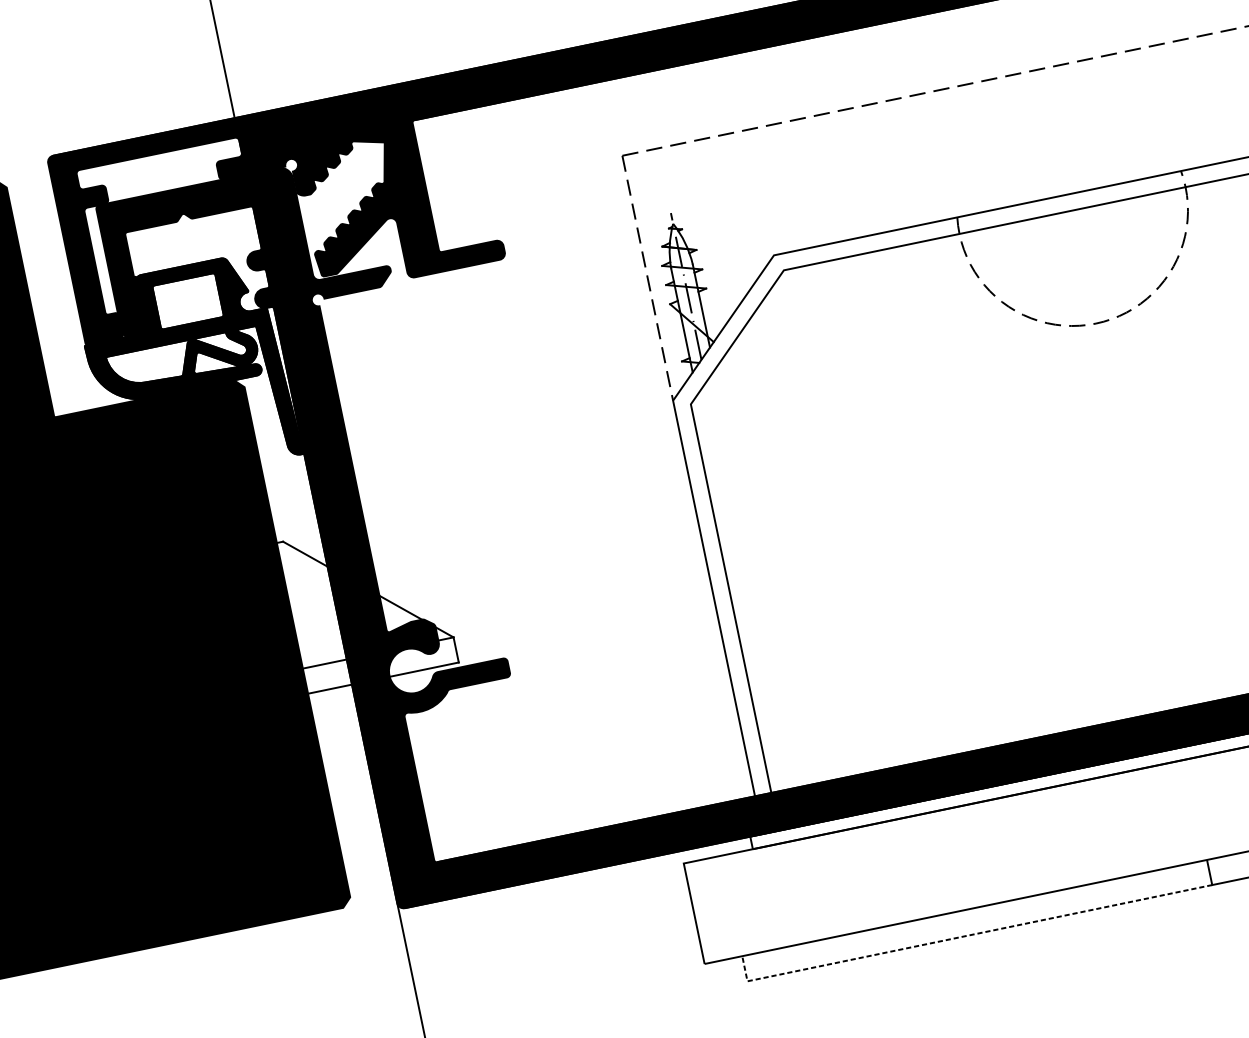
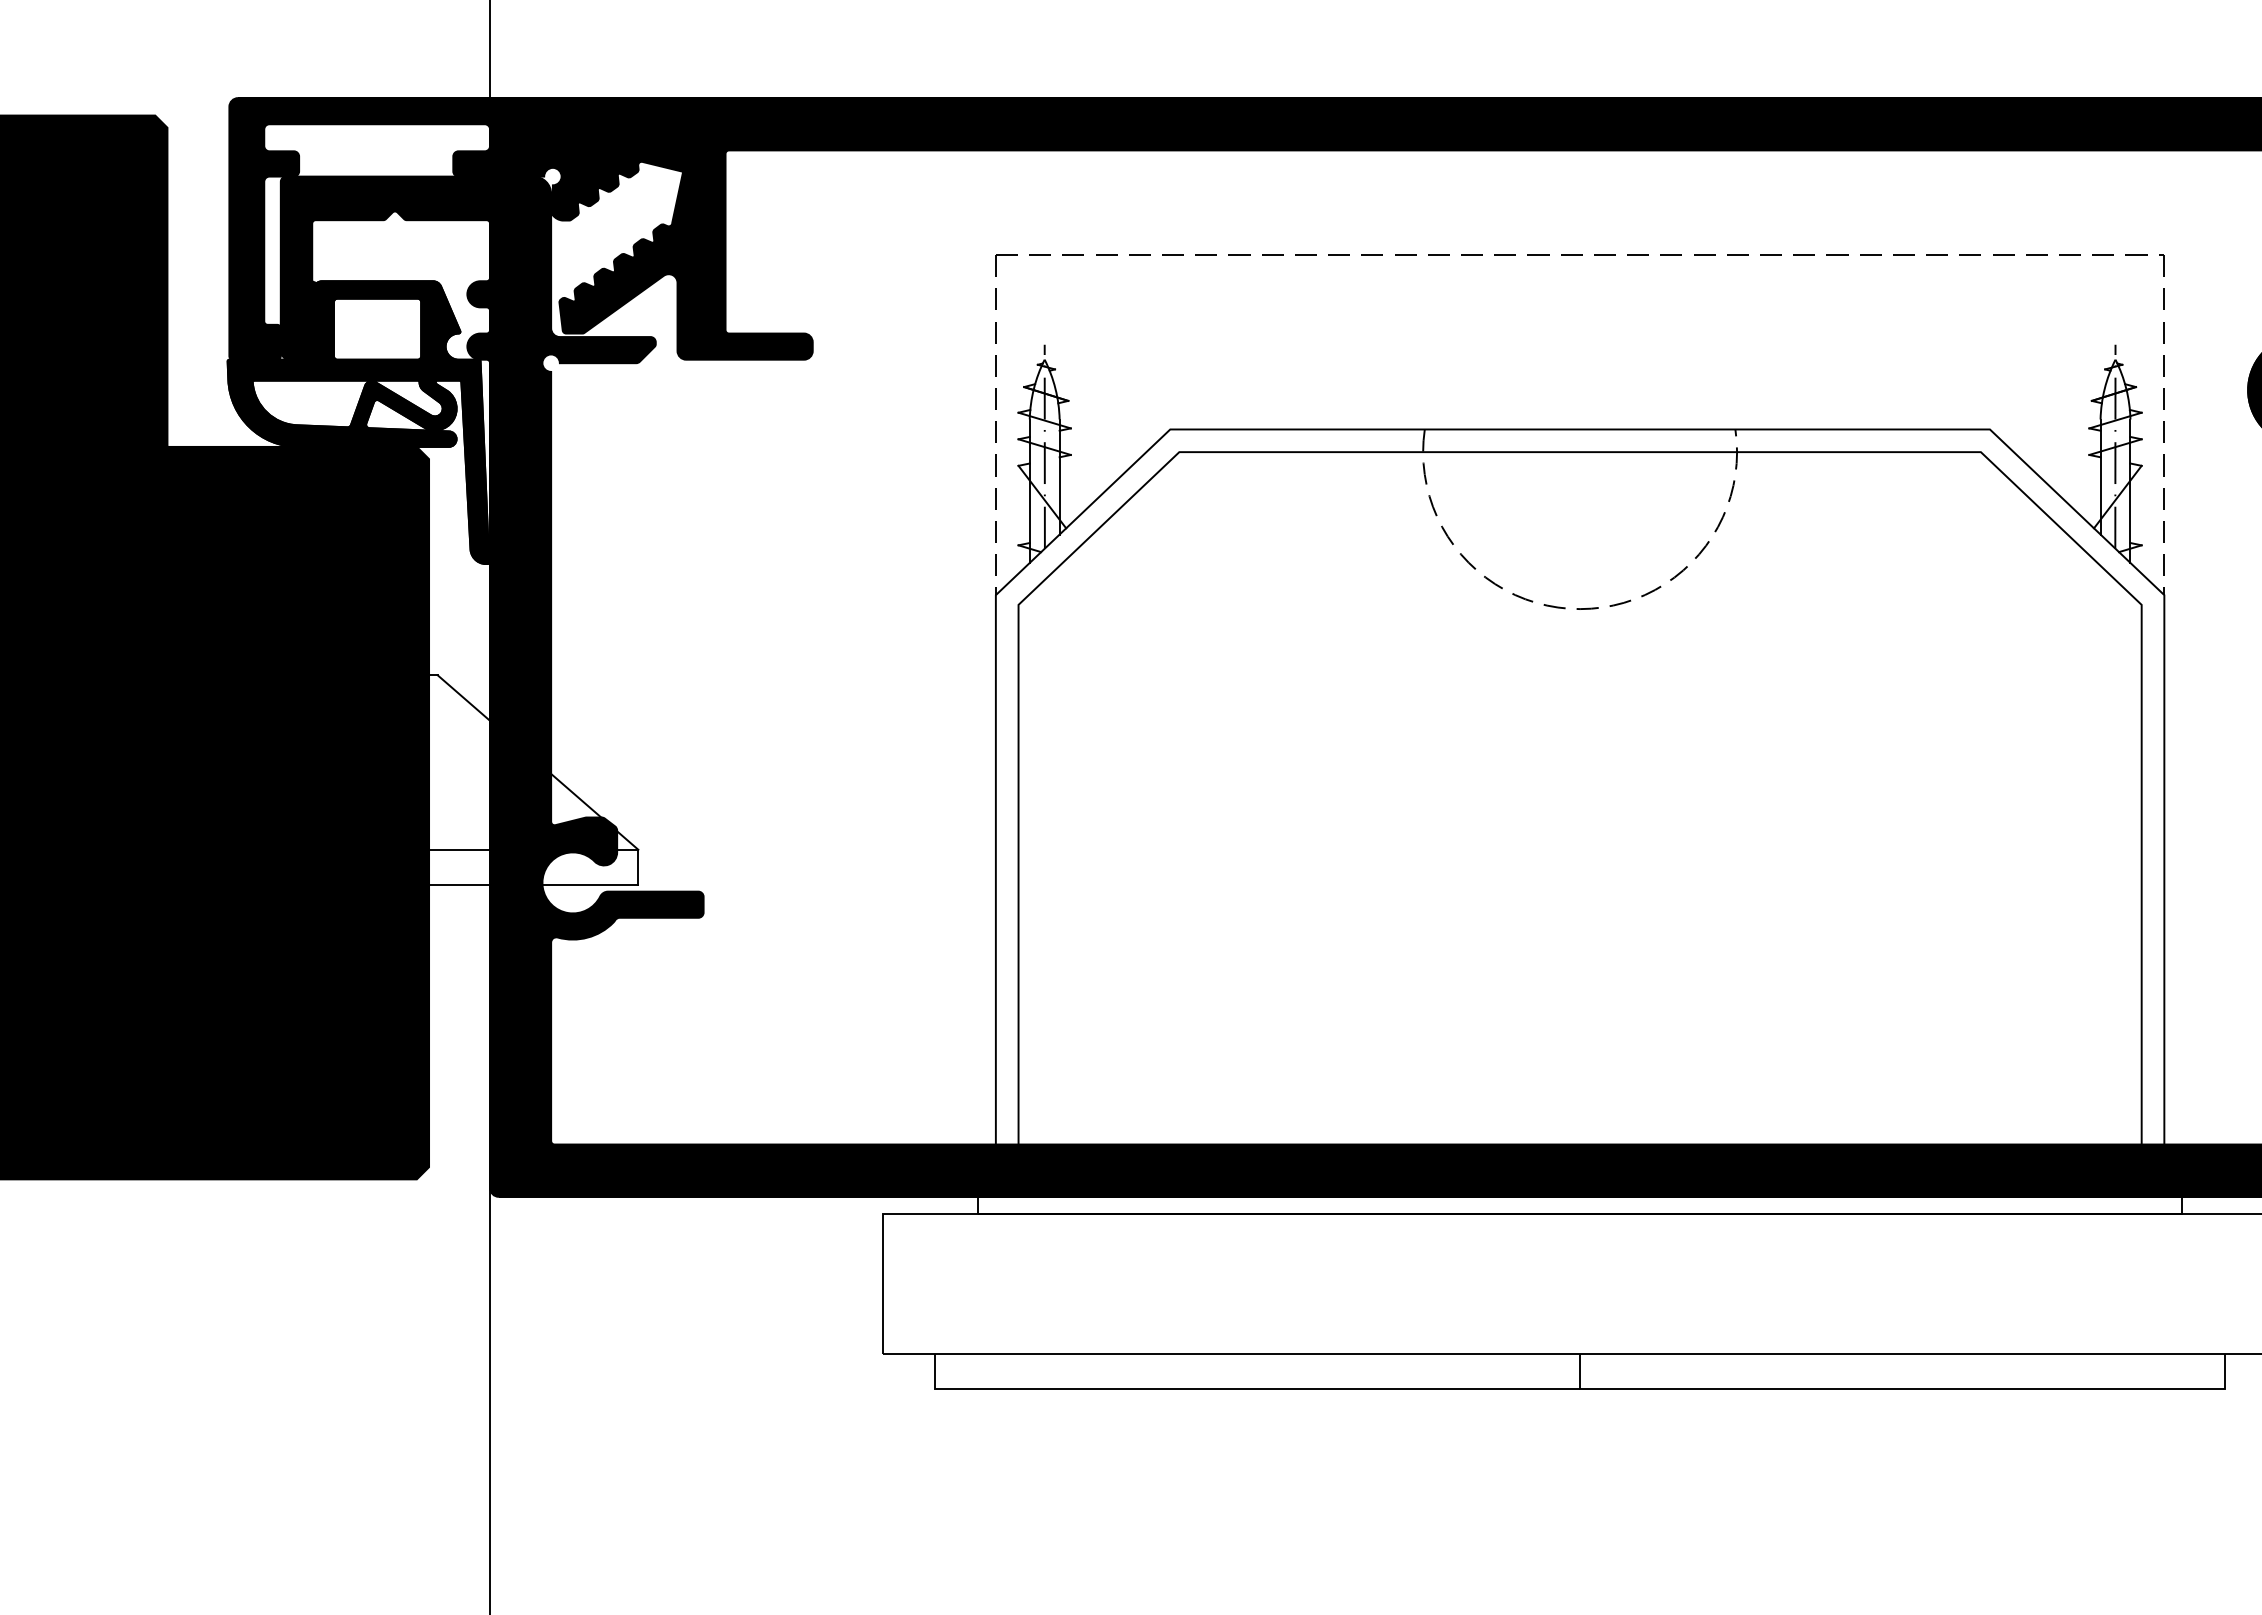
line: (966, 935) -> (1239, 1388), dashed -> solid

